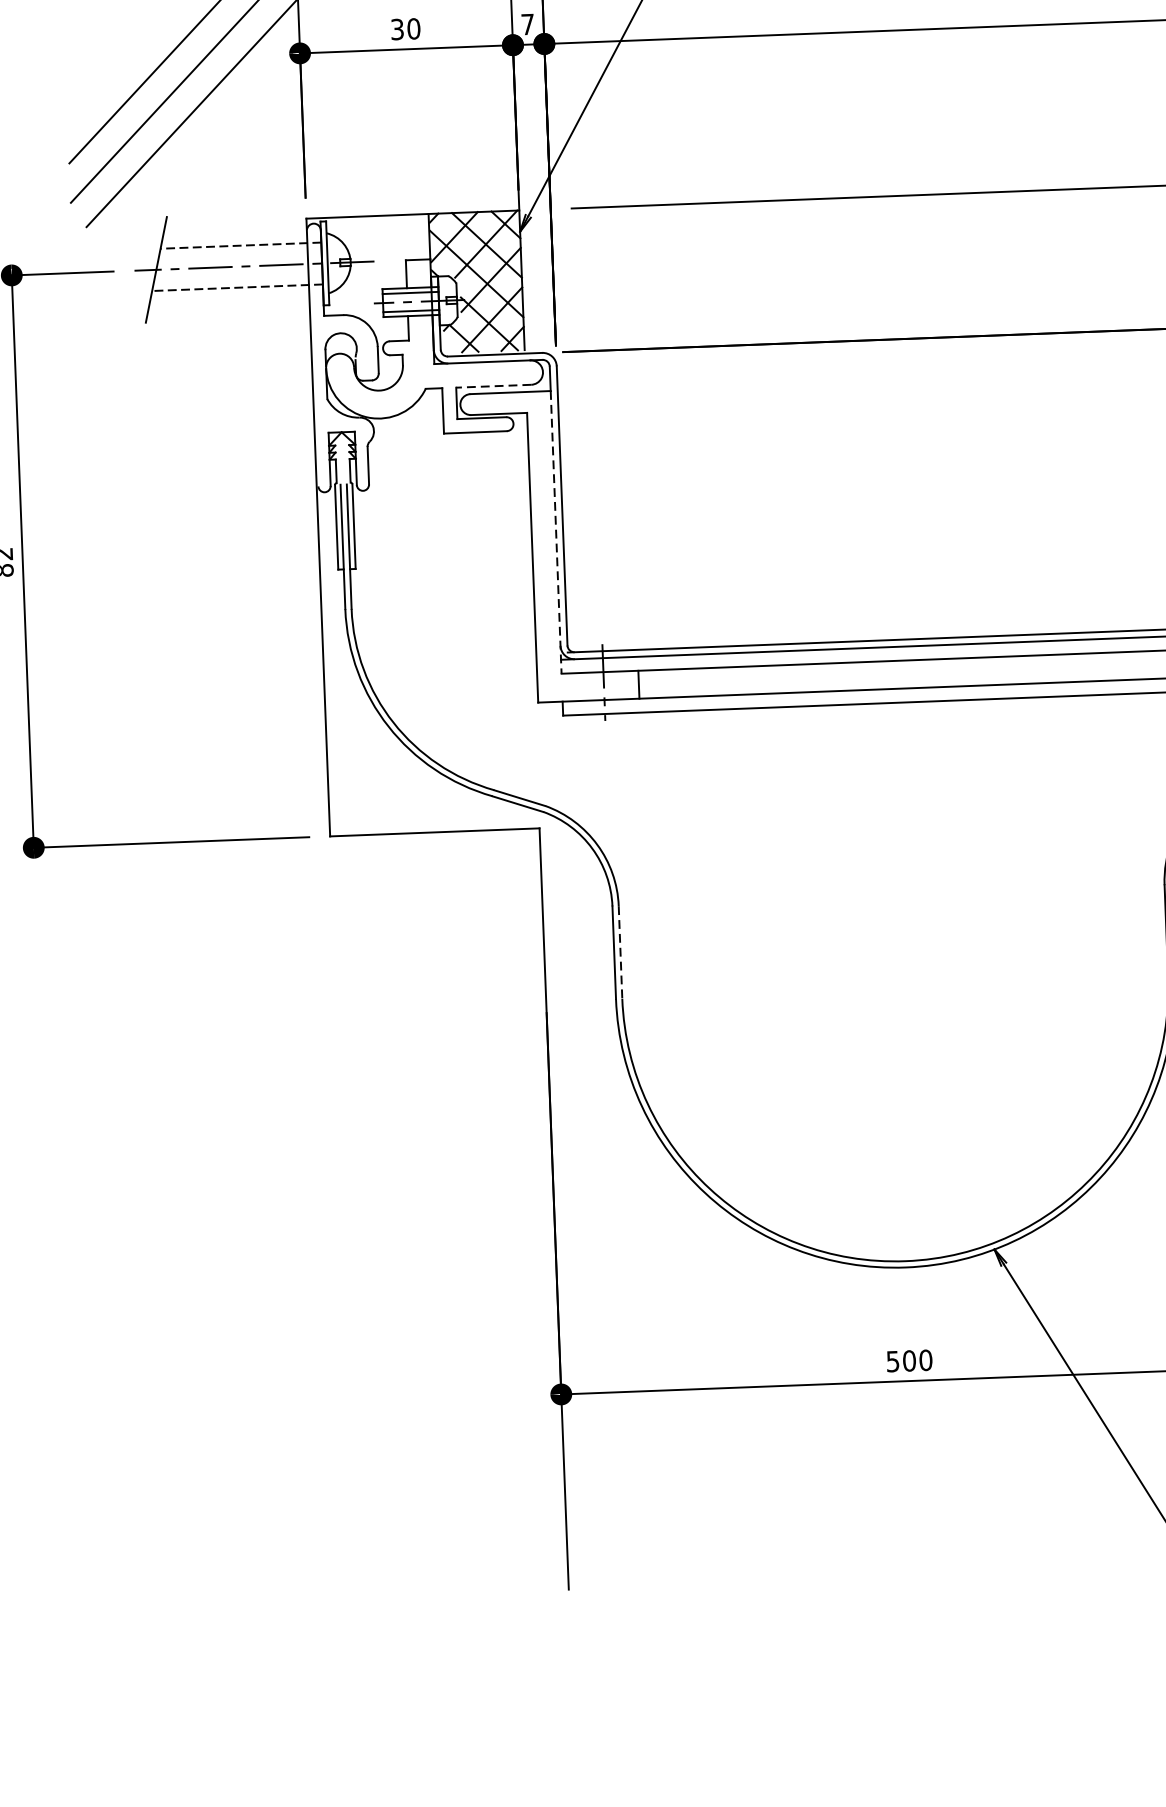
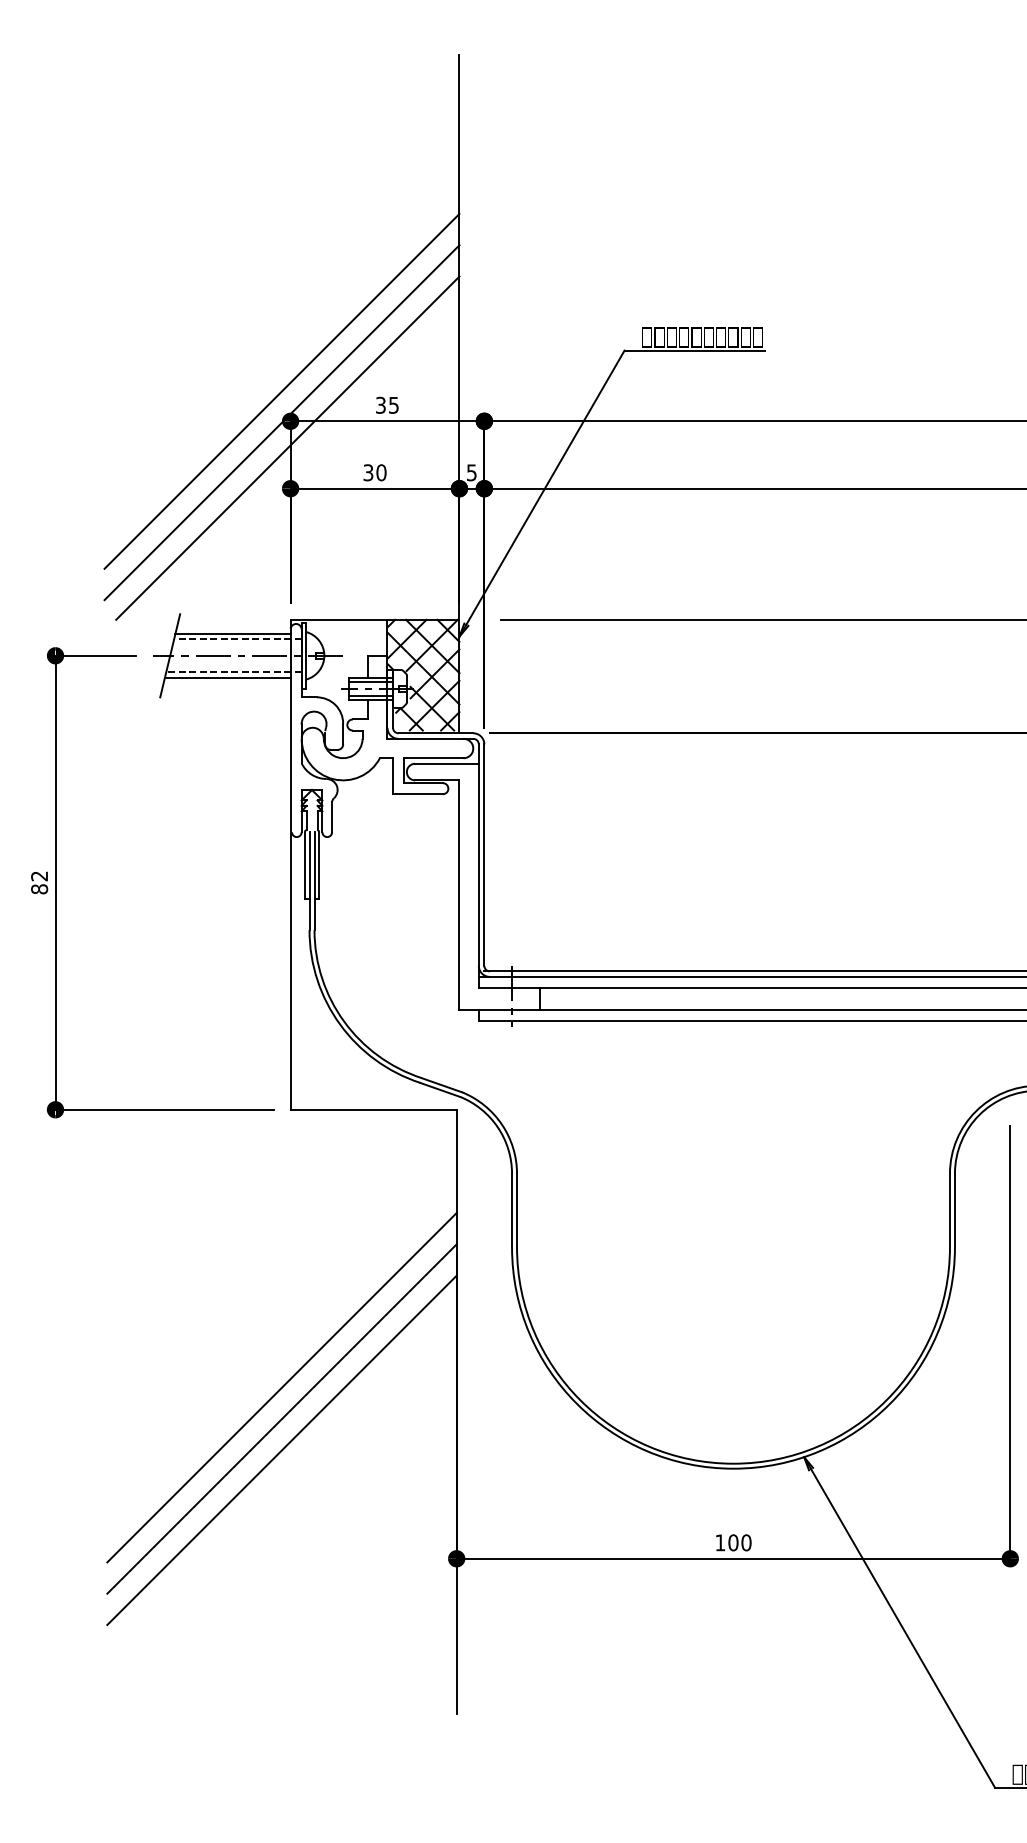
text: (527, 24) -> (471, 472), 7 -> 5
line: (233, 238) -> (232, 633), added
line: (229, 294) -> (227, 677), added
line: (493, 386) -> (433, 758), dashed -> solid
line: (555, 533) -> (478, 876), dashed -> solid
line: (621, 952) -> (517, 1210), dashed -> solid
line: (332, 1186) -> (281, 1387), added
line: (333, 1226) -> (281, 1418), added
line: (335, 1265) -> (281, 1449), added
text: (893, 1361) -> (720, 1542), 500 -> 100

